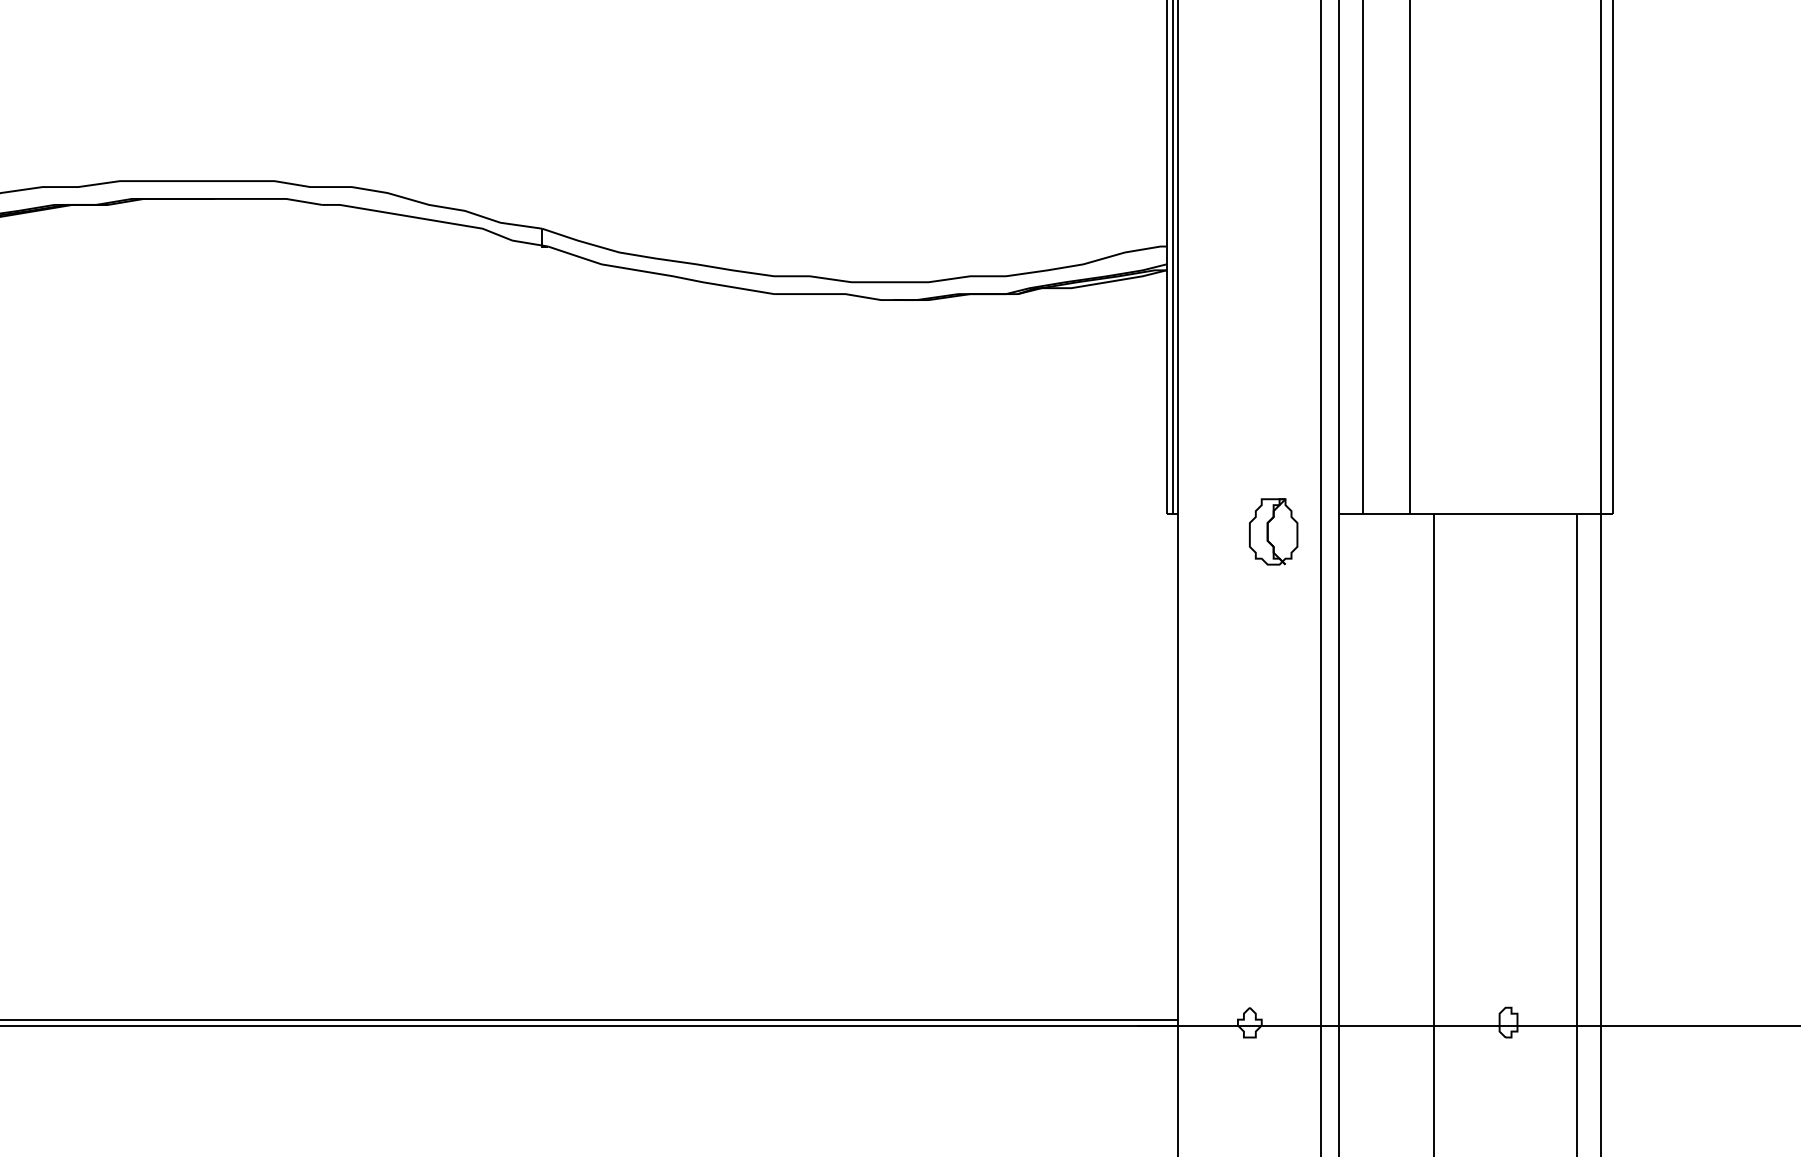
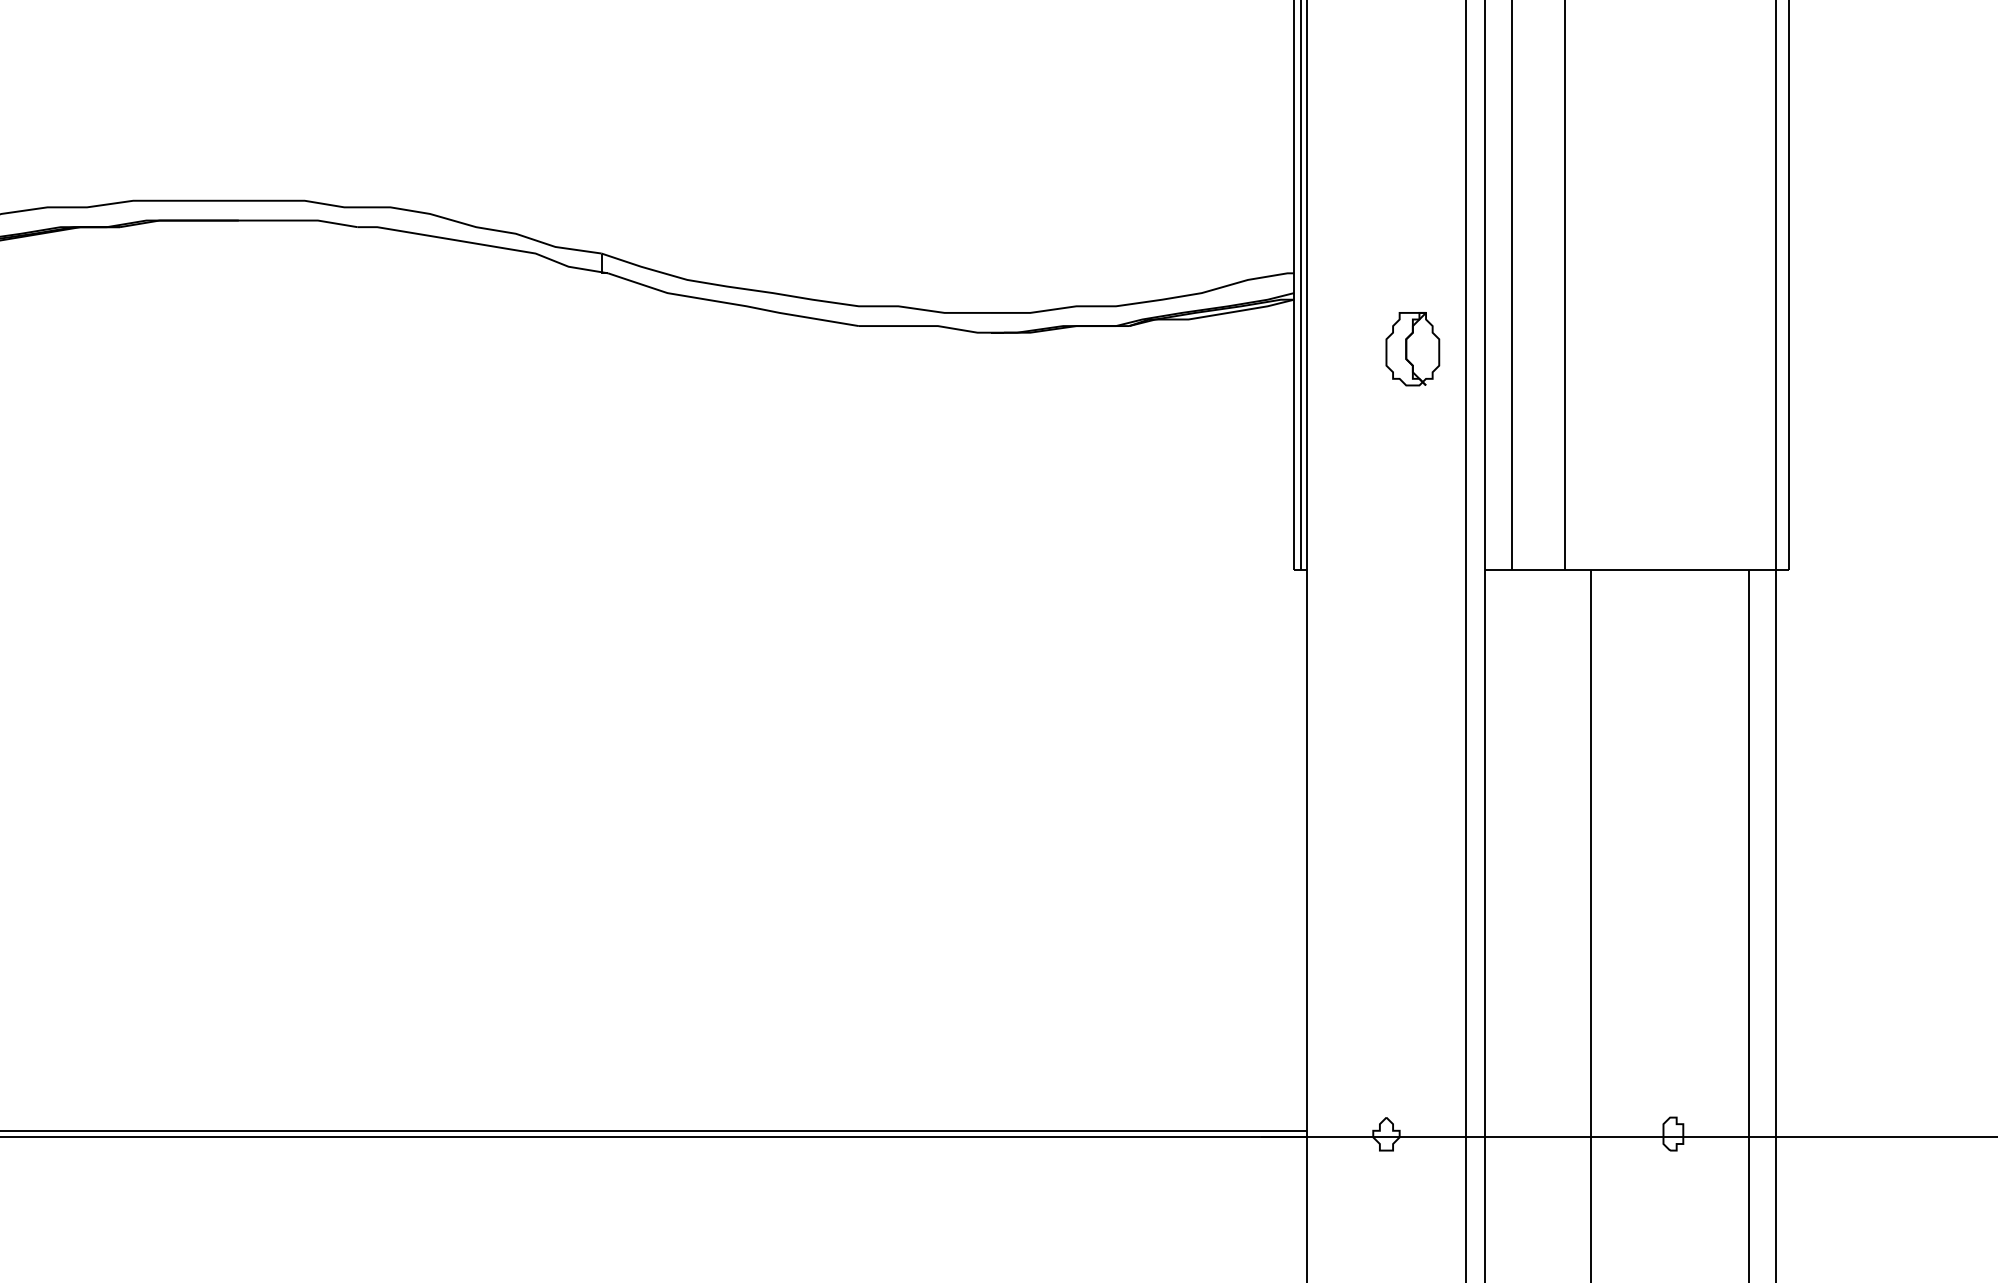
part: (1273, 531) -> (1412, 348), moved

